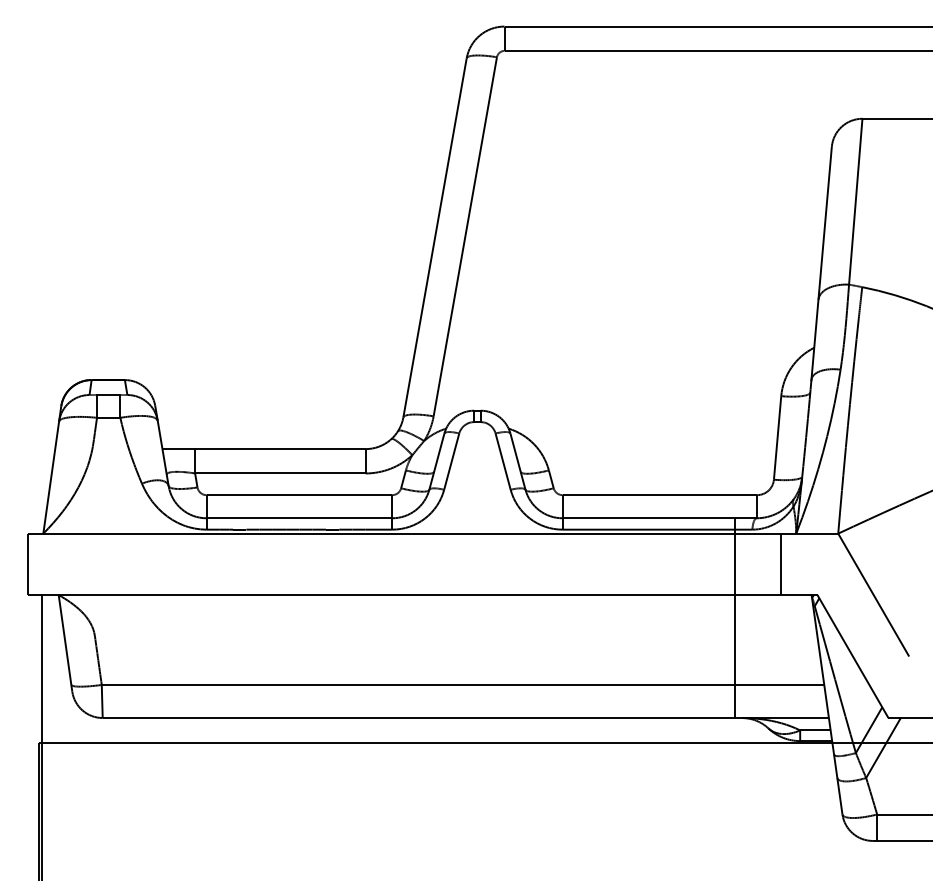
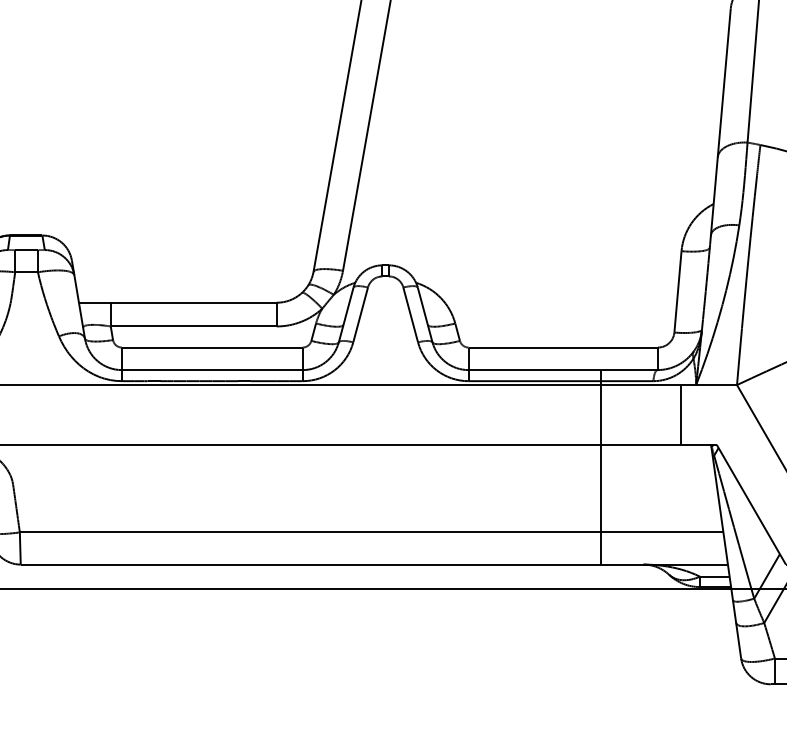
line: (734, 618) -> (600, 467), moved

